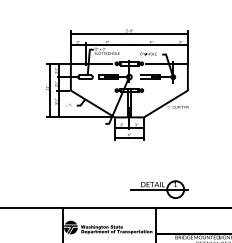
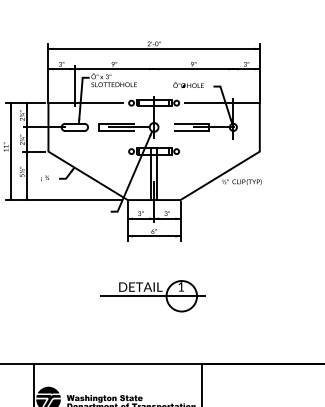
part: (159, 189) -> (152, 295), moved

